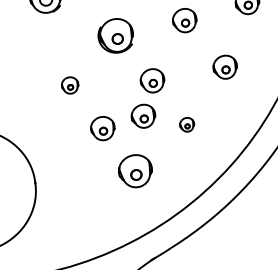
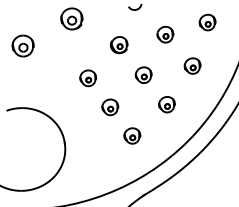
part: (116, 36) -> (119, 45), size x0.71
part: (70, 85) -> (88, 78), size x1.43
part: (143, 115) -> (137, 98), removed
part: (186, 124) -> (166, 104), size x1.67
part: (135, 170) -> (132, 135), size x0.71

